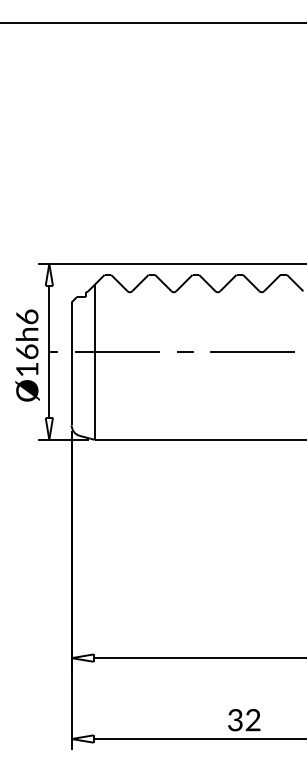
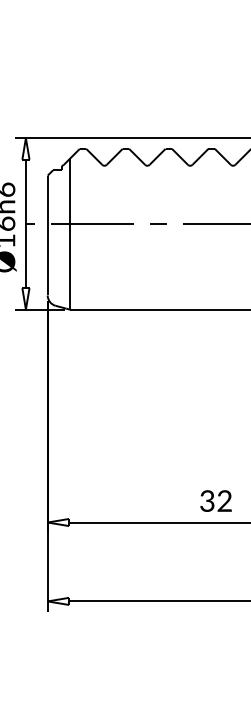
text: (244, 720) -> (216, 501), moved

